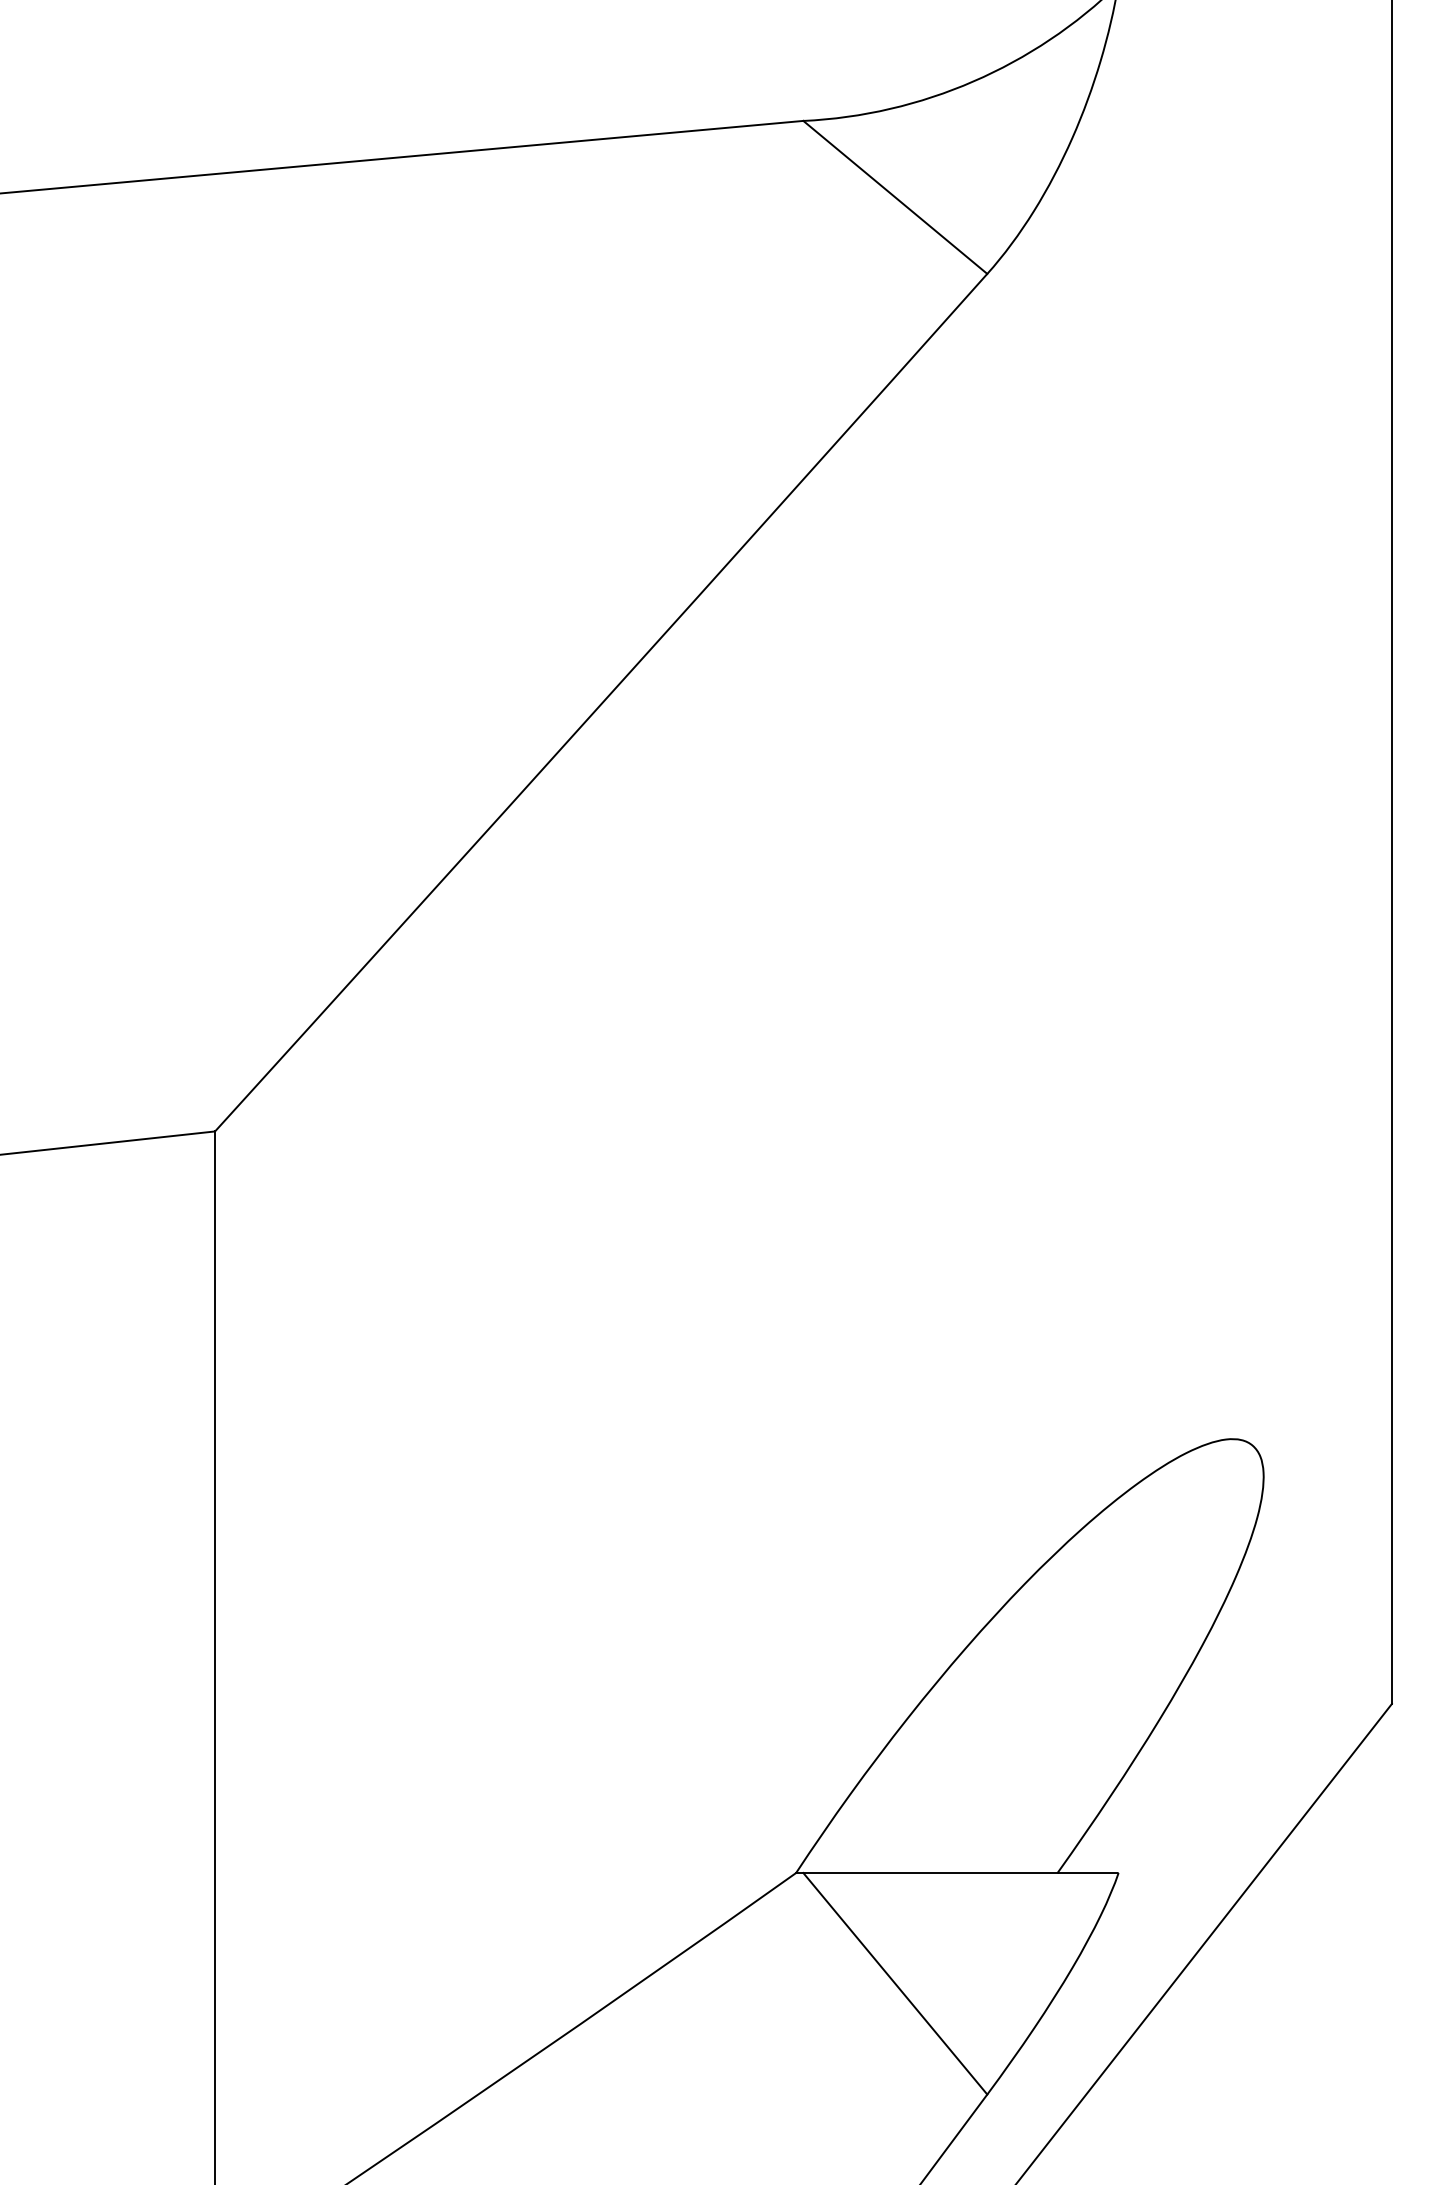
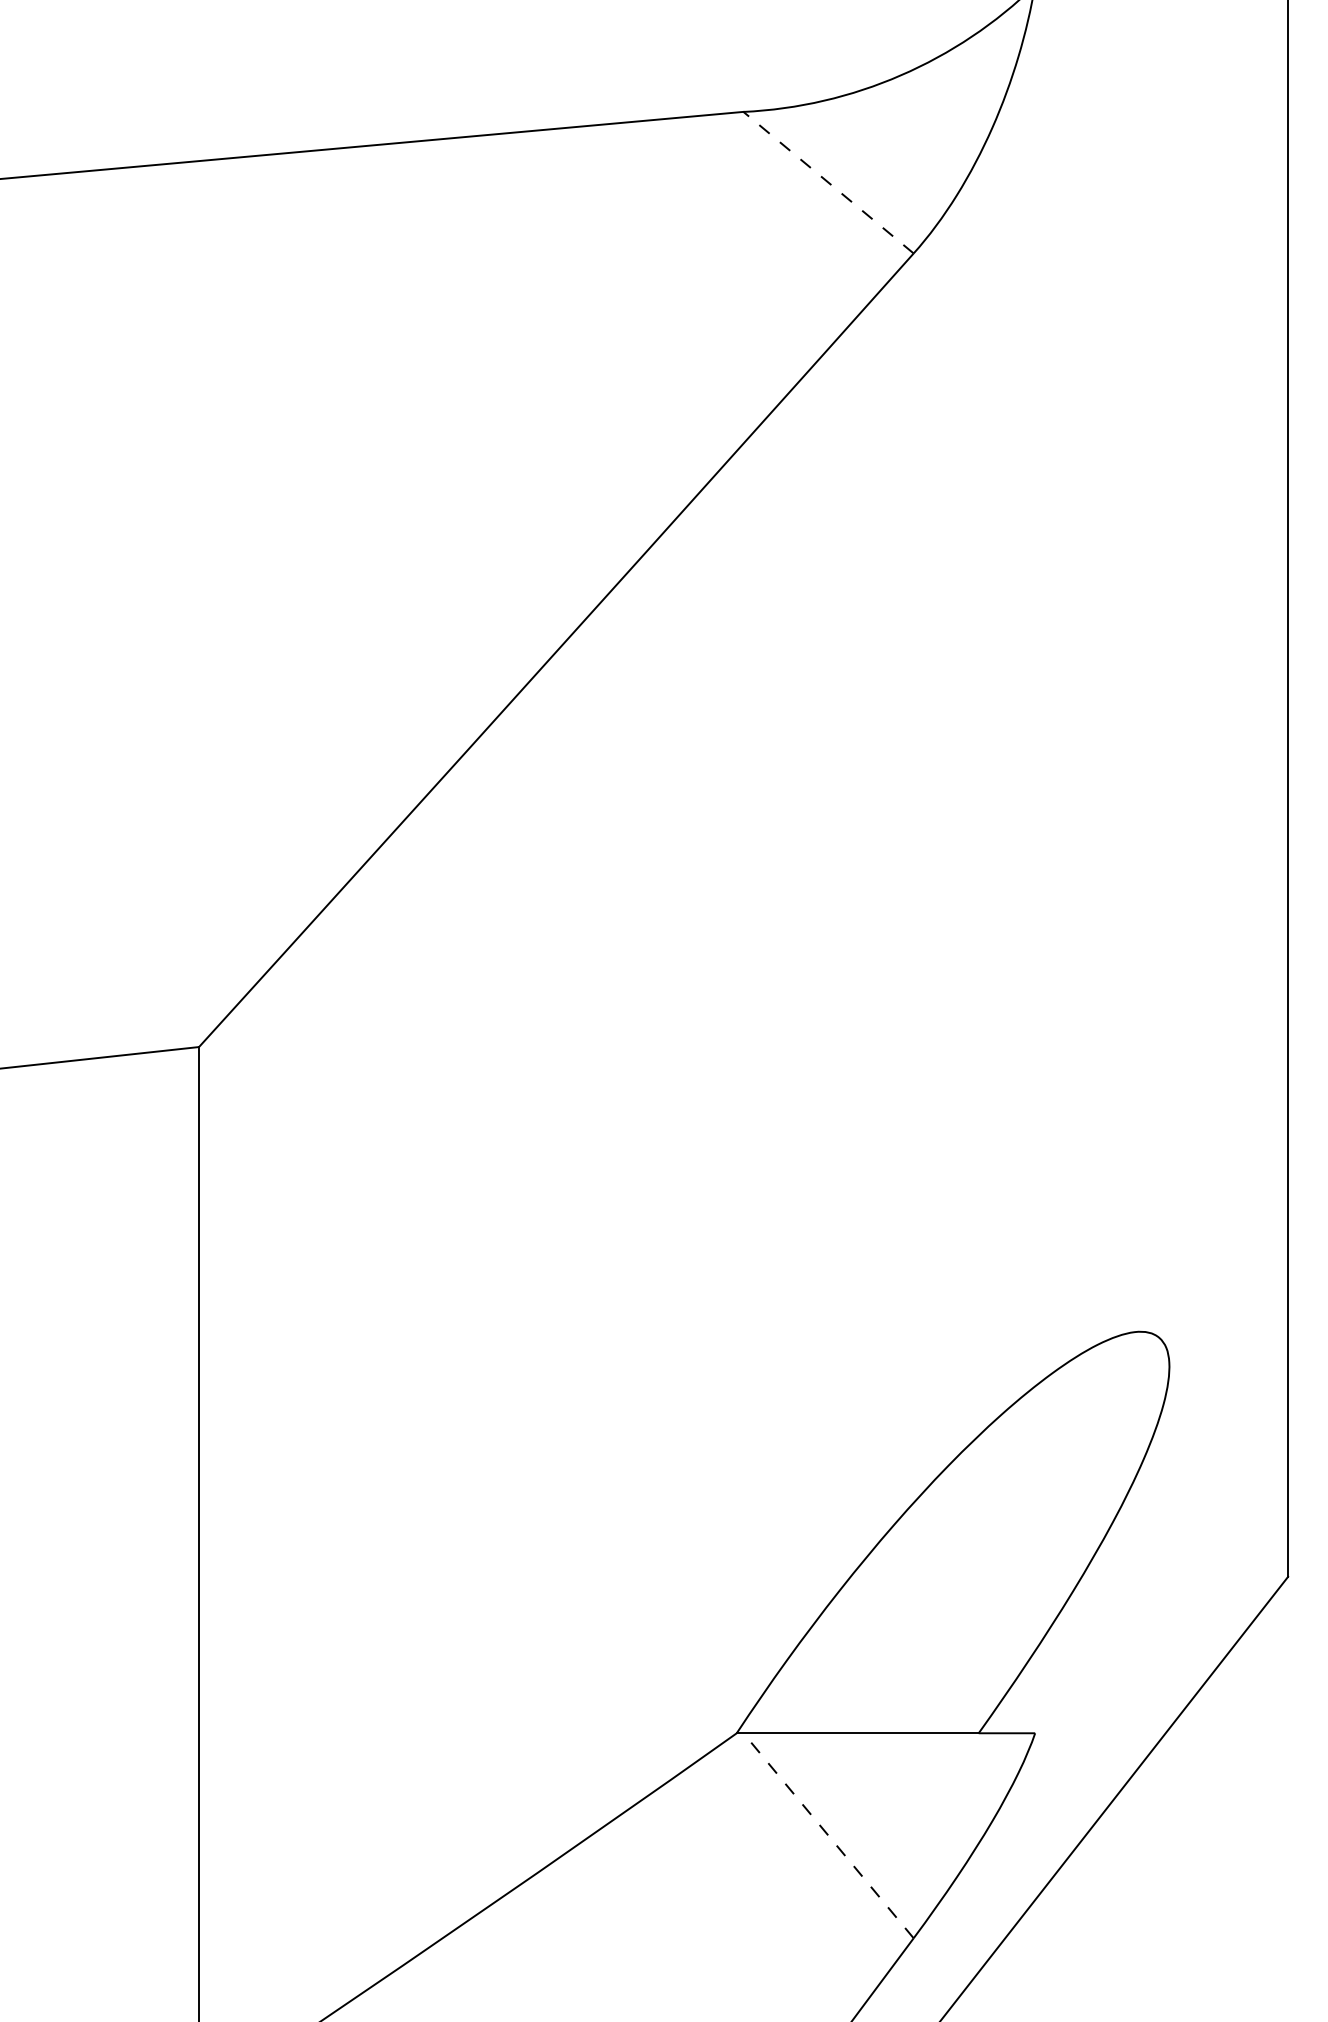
line: (895, 197) -> (828, 182), solid -> dashed
line: (895, 1983) -> (828, 1835), solid -> dashed

